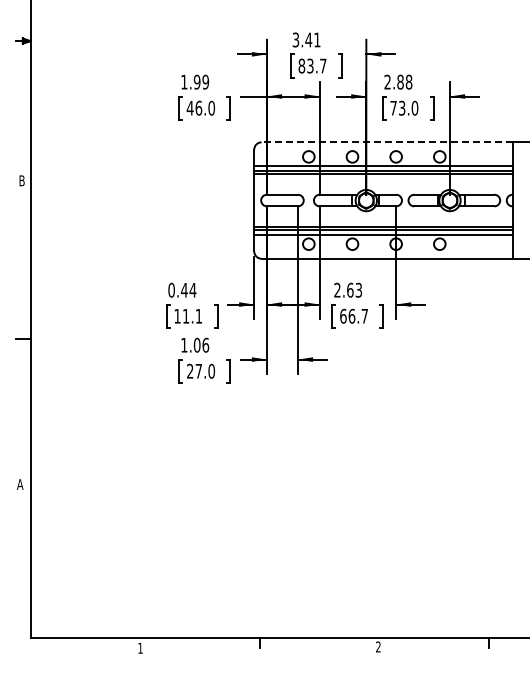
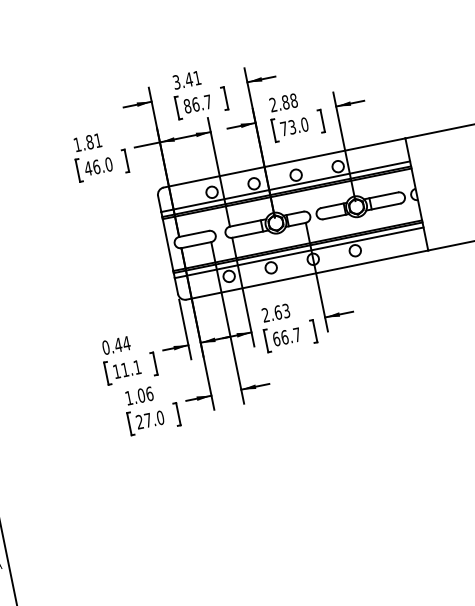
text: (310, 65) -> (195, 103), 83.7 -> 86.7
text: (201, 81) -> (93, 140), 1.99 -> 1.81
line: (387, 142) -> (285, 163), dashed -> solid

